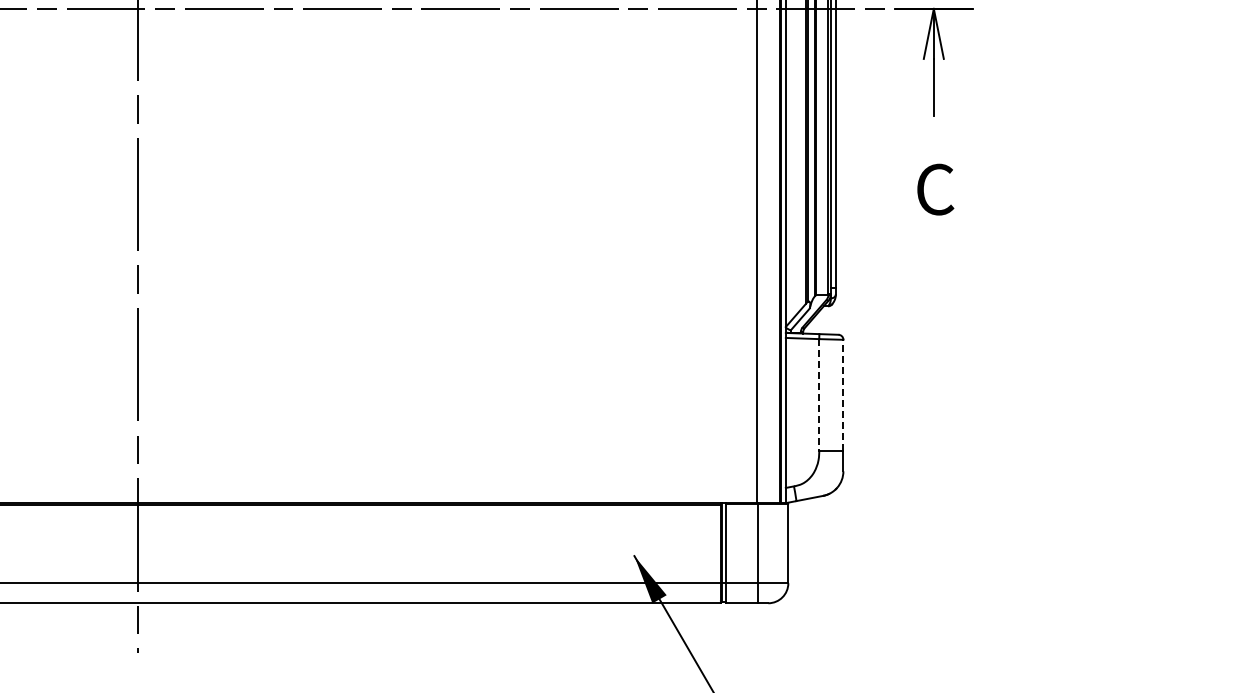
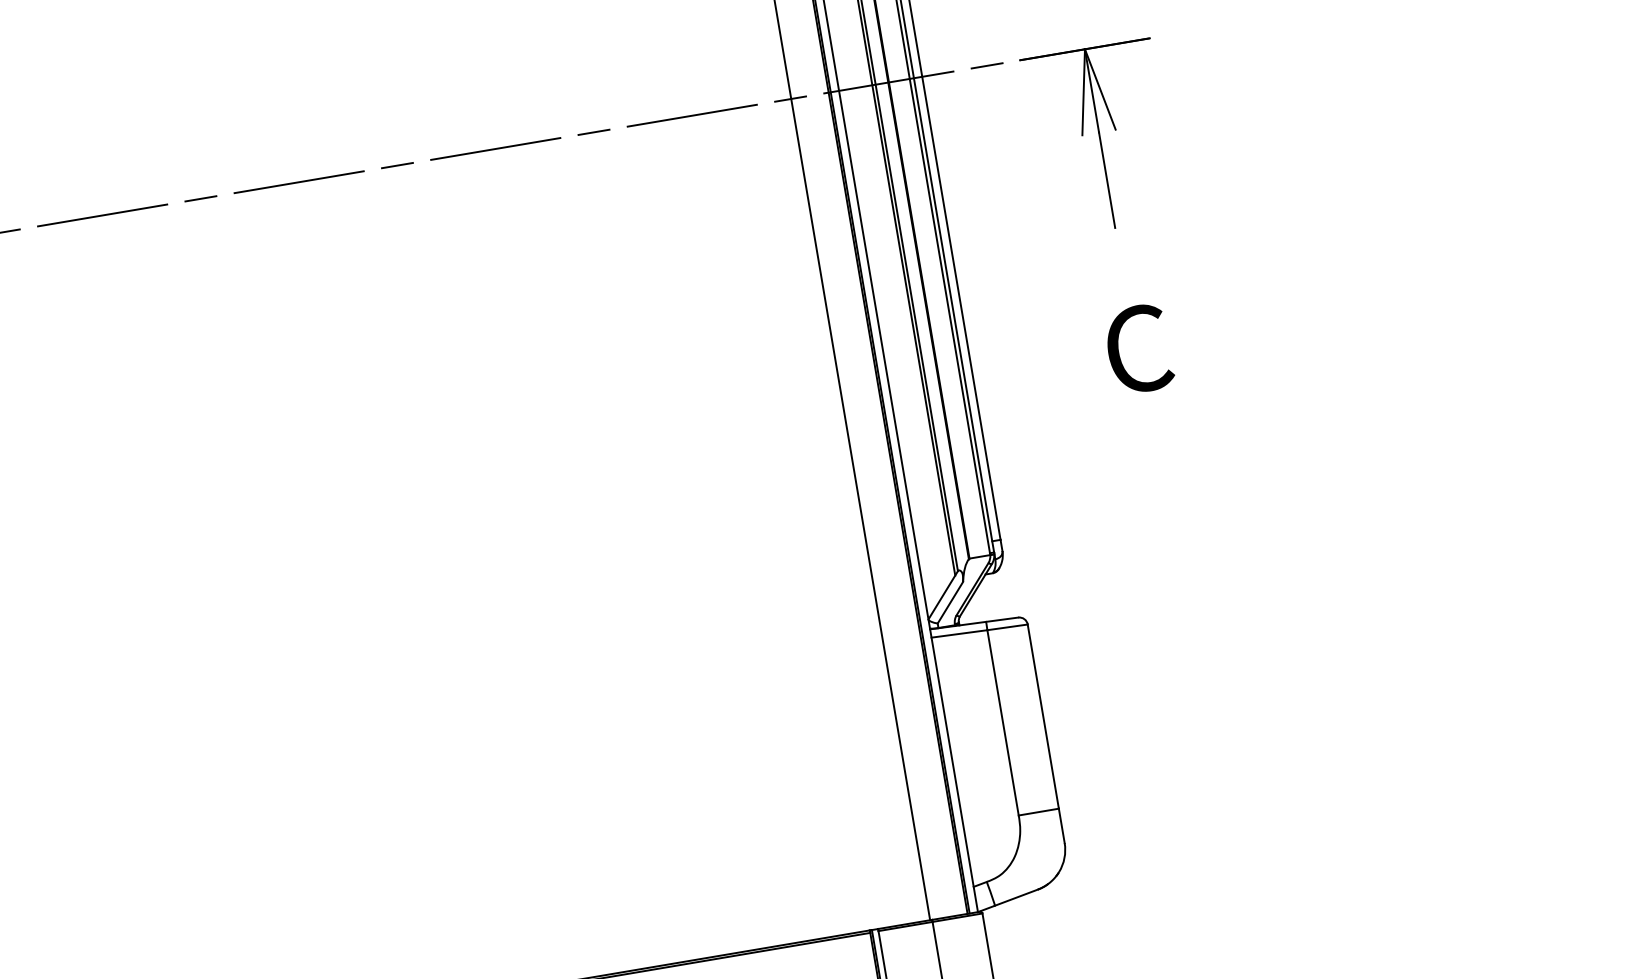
line: (819, 394) -> (1003, 722), dashed -> solid
line: (843, 394) -> (1043, 715), dashed -> solid

